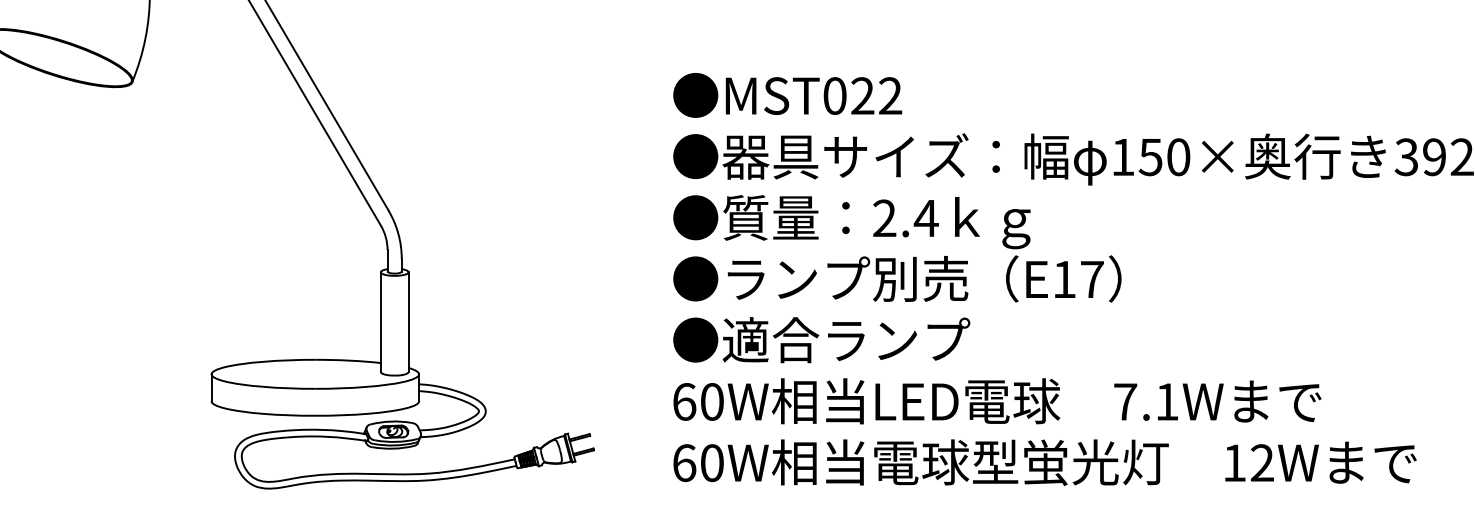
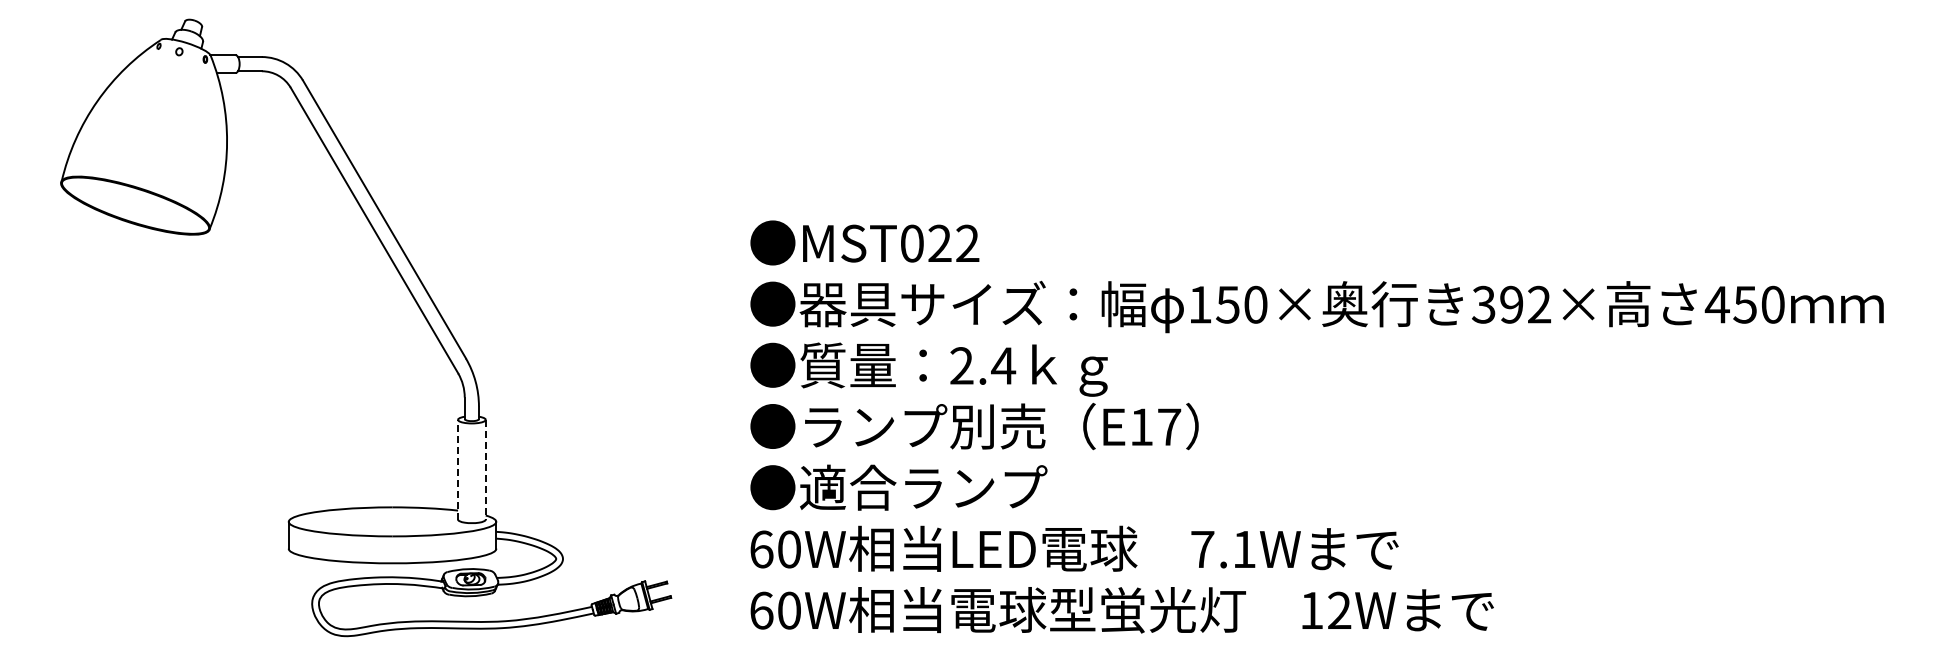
line: (381, 321) -> (458, 469), solid -> dashed
line: (408, 321) -> (485, 469), solid -> dashed

